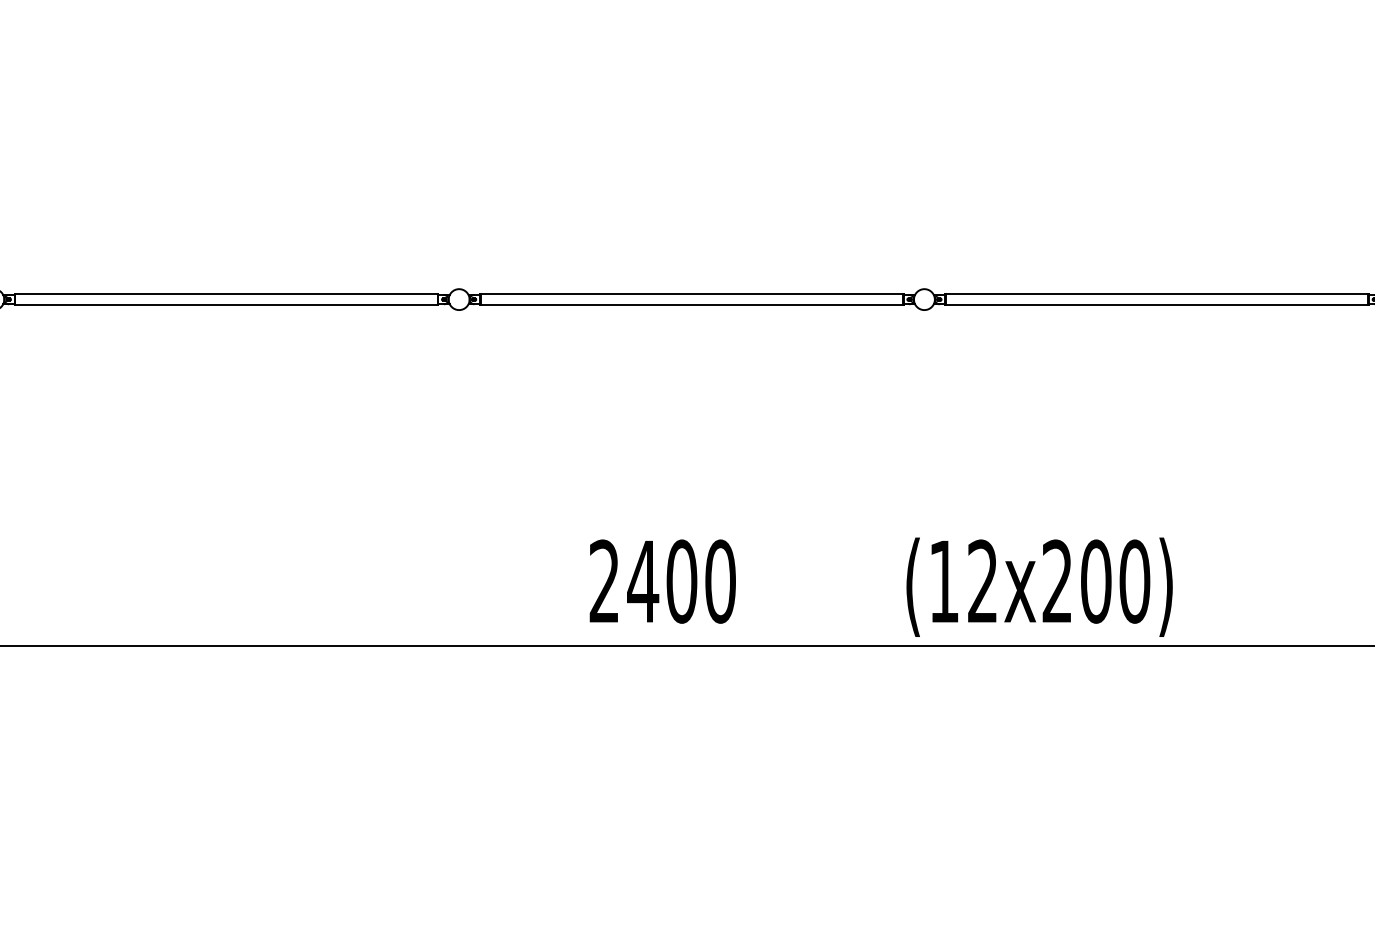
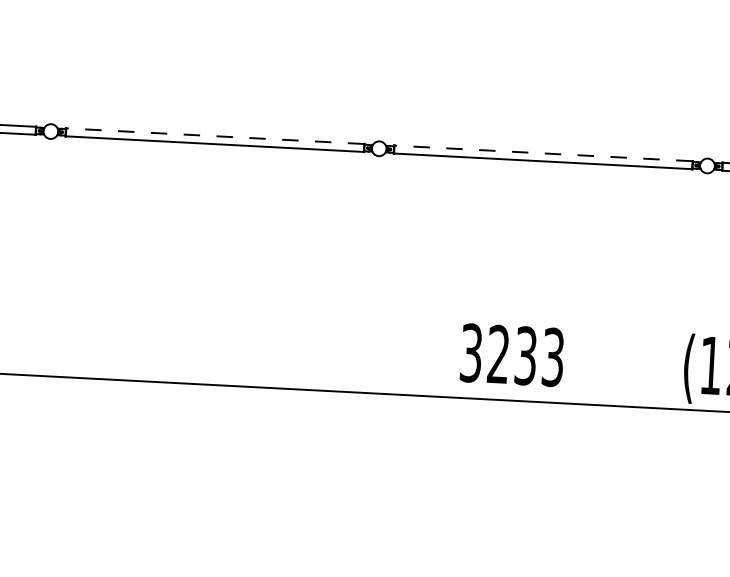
line: (226, 294) -> (215, 136), solid -> dashed
line: (691, 294) -> (543, 153), solid -> dashed
text: (662, 581) -> (512, 355), 2400 -> 3233

